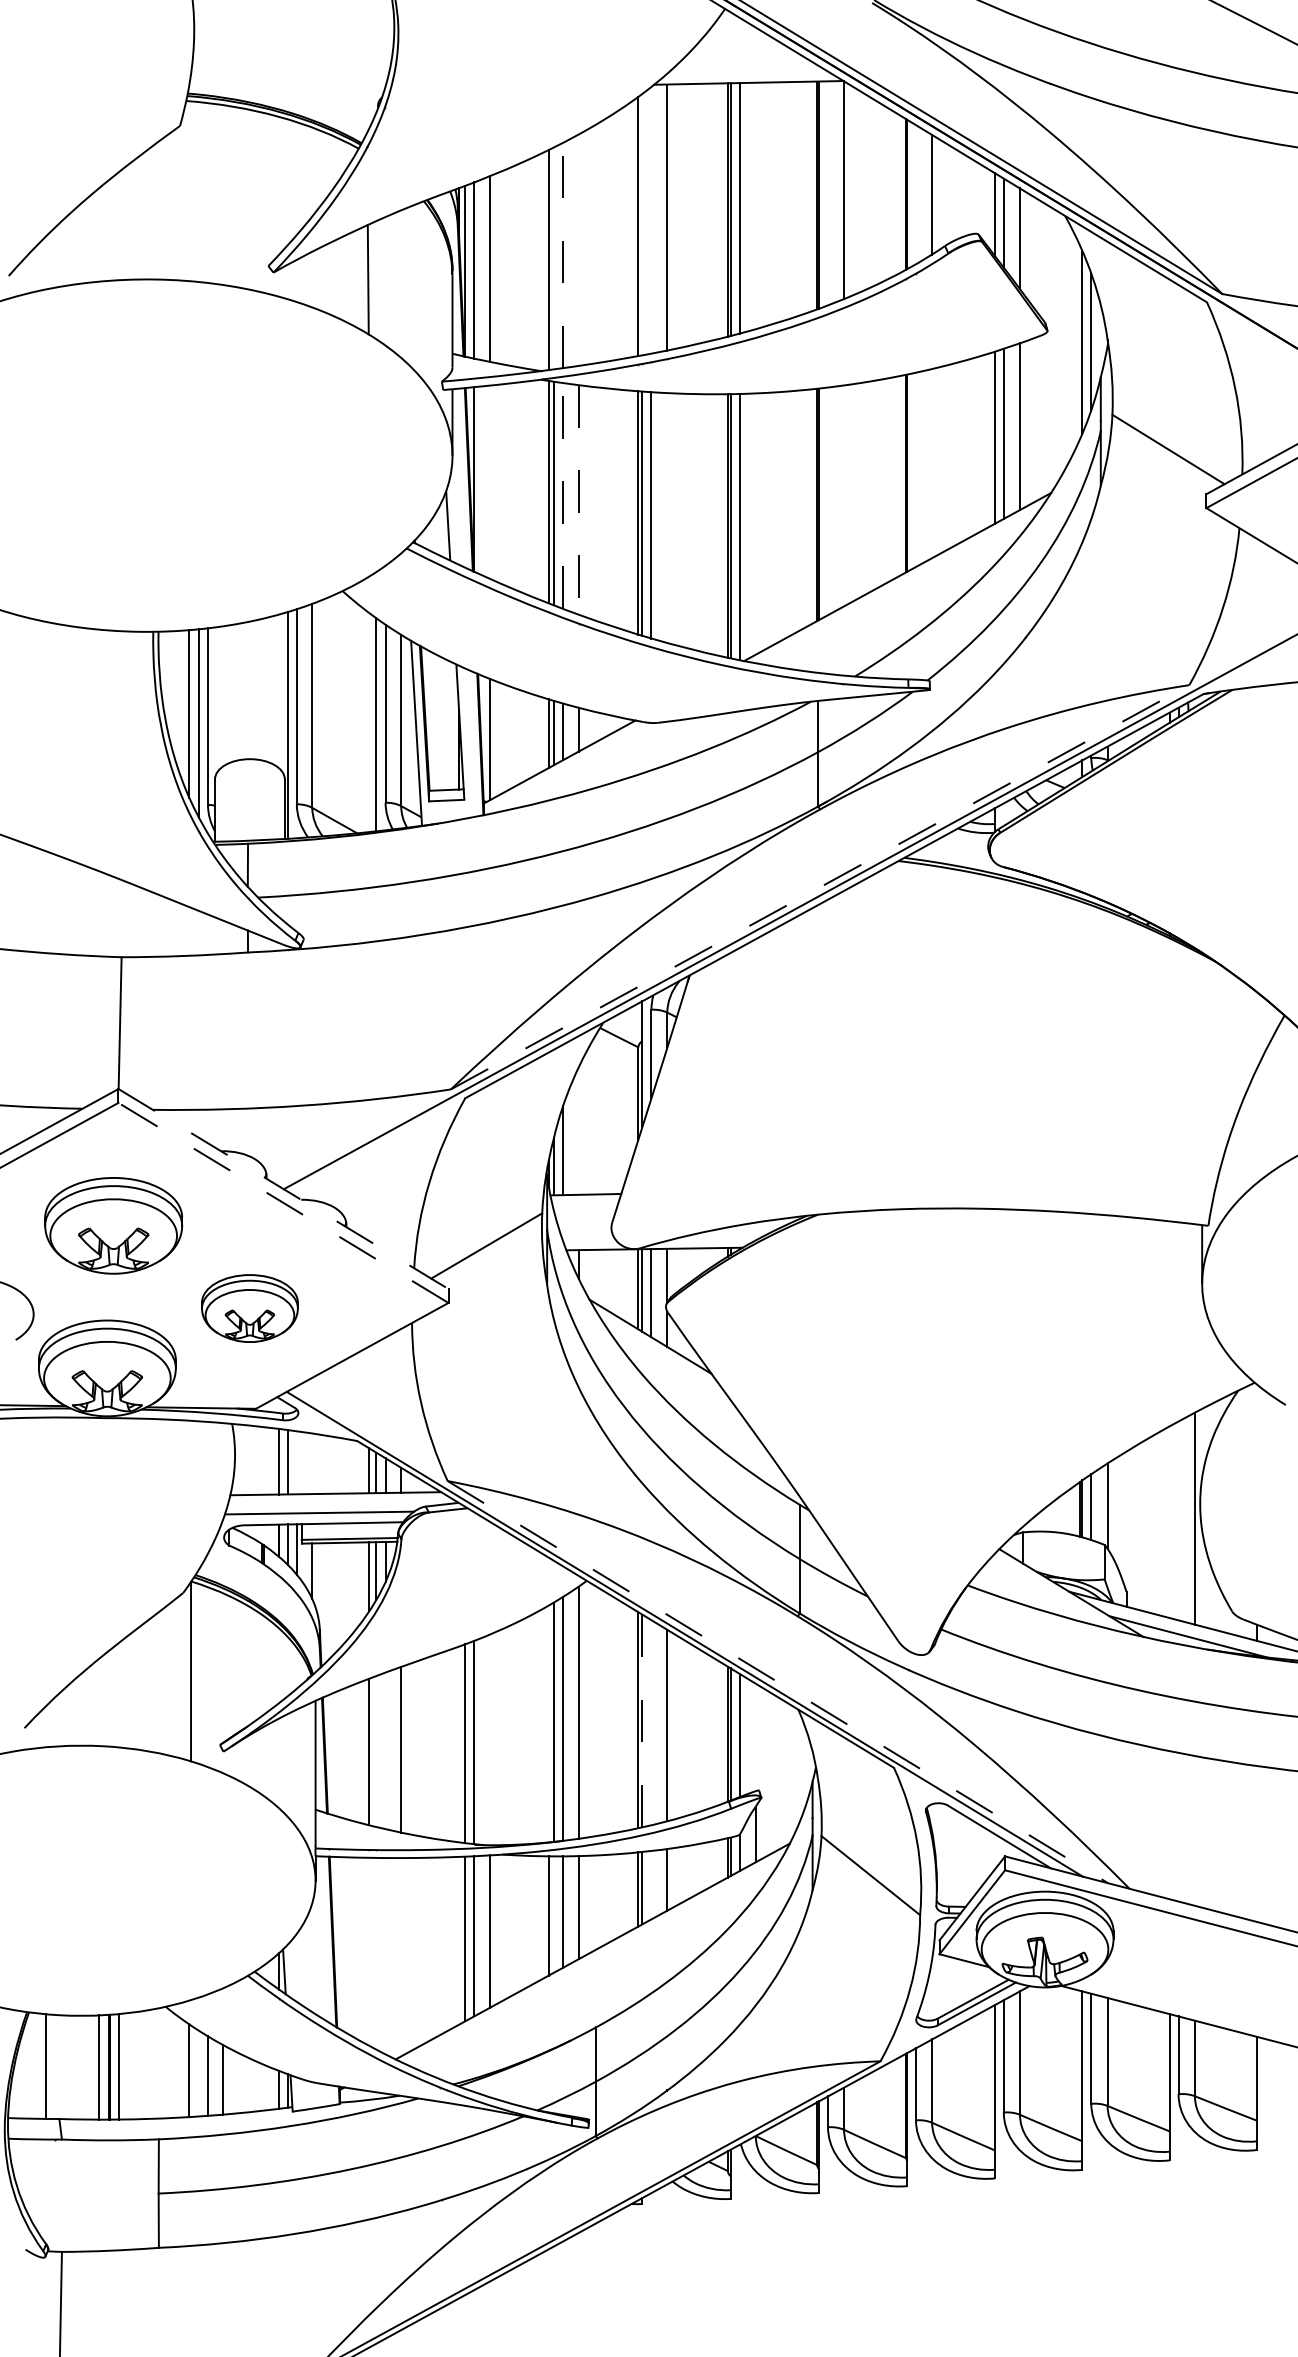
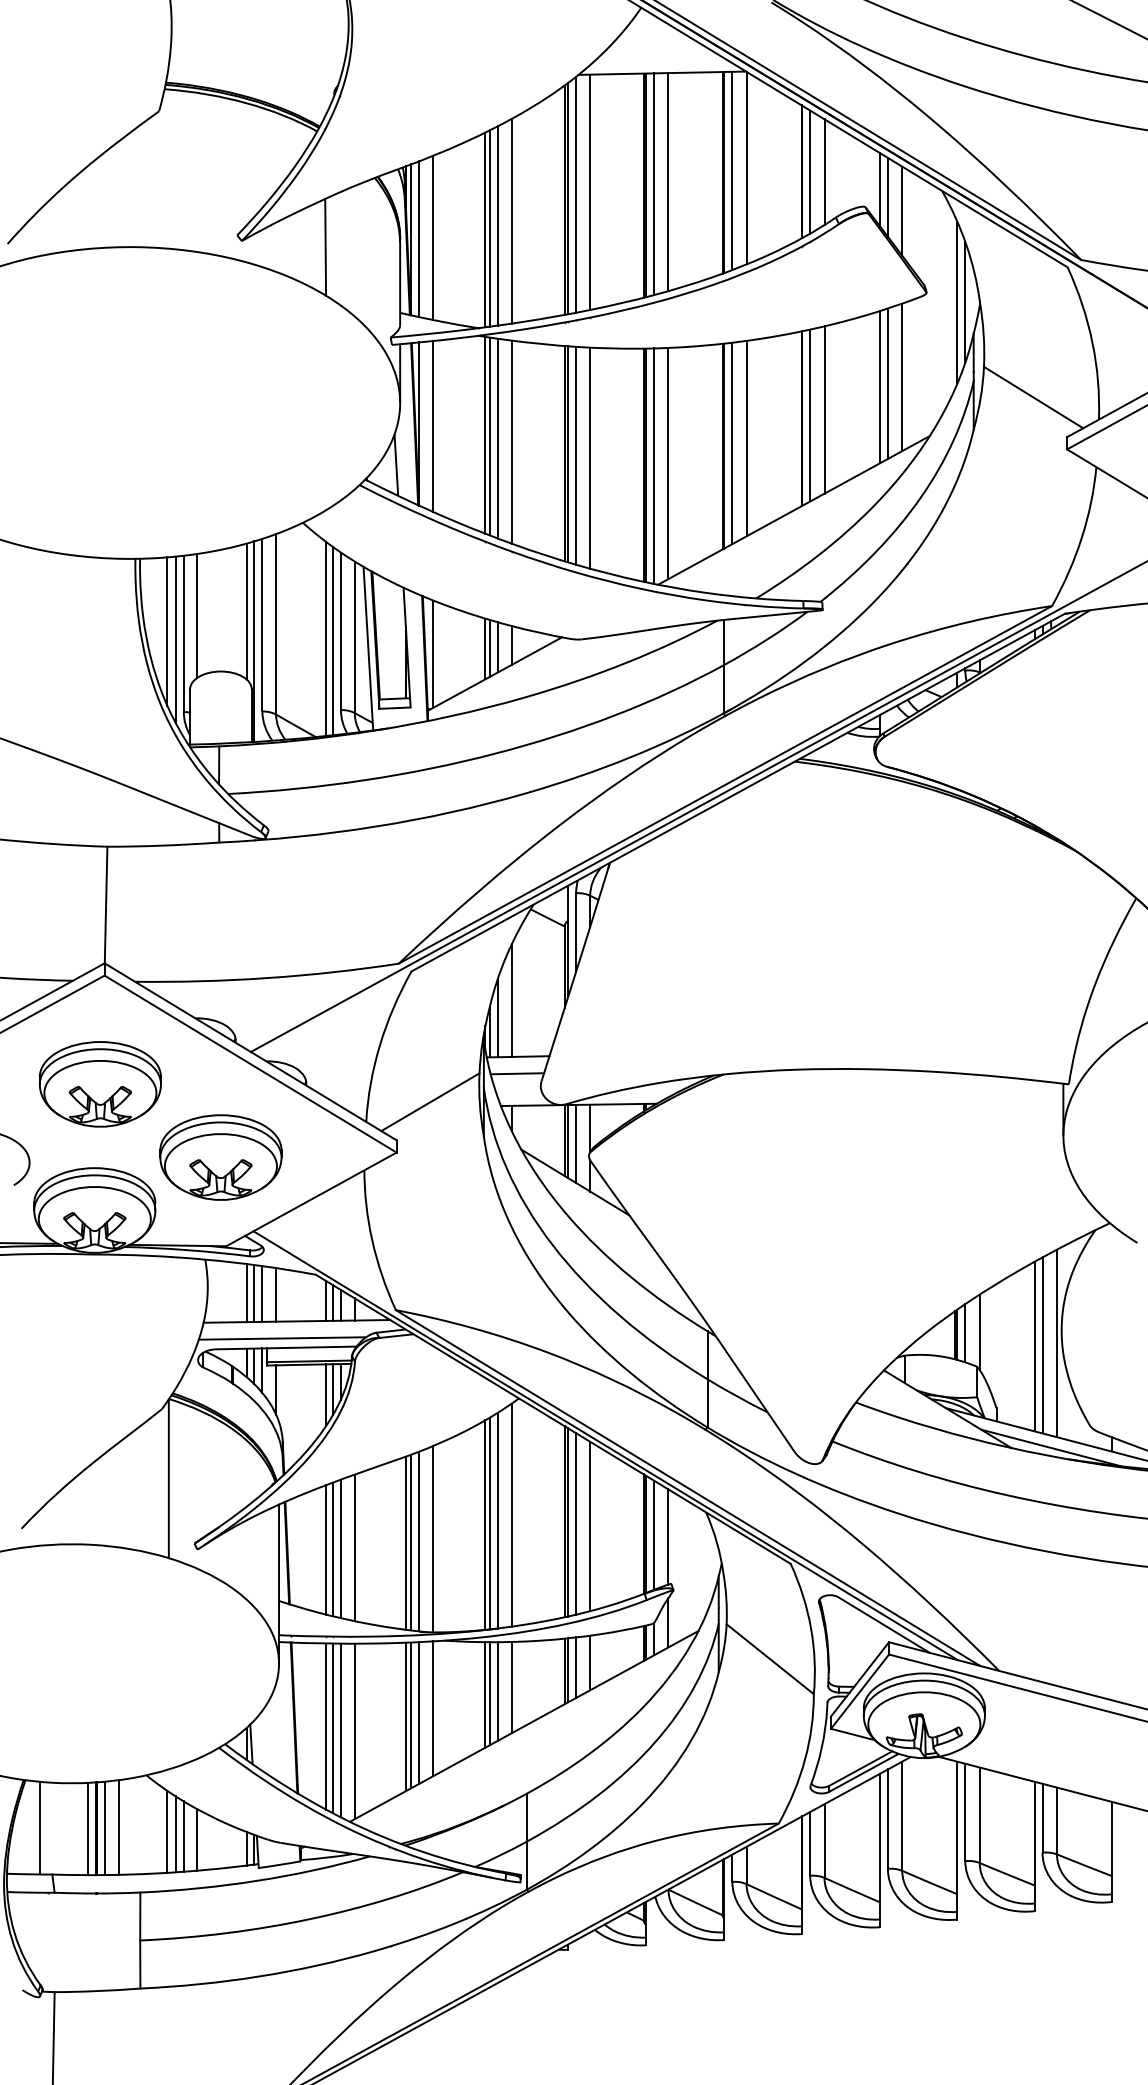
line: (828, 193) -> (732, 171), added
line: (916, 194) -> (810, 171), added
line: (755, 205) -> (668, 181), added
line: (651, 219) -> (576, 194), added
line: (642, 224) -> (568, 198), added
line: (578, 249) -> (511, 220), added
line: (562, 255) -> (497, 225), dashed -> solid
line: (553, 258) -> (489, 228), added
line: (932, 463) -> (824, 409), added
line: (916, 469) -> (810, 415), added
line: (490, 481) -> (433, 425), added
line: (562, 495) -> (497, 438), dashed -> solid
line: (844, 495) -> (746, 438), added
line: (578, 499) -> (511, 441), dashed -> solid
line: (828, 501) -> (732, 443), added
line: (667, 518) -> (590, 458), added
line: (755, 523) -> (668, 463), added
line: (279, 691) -> (247, 611), added
line: (223, 696) -> (197, 616), added
line: (369, 722) -> (326, 639), added
line: (820, 887) -> (725, 785), dashed -> solid
line: (578, 1130) -> (511, 1000), added
line: (283, 1189) -> (250, 1052), dashed -> solid
line: (283, 1202) -> (250, 1063), dashed -> solid
line: (584, 1213) -> (516, 1073), added
part: (249, 1308) -> (220, 1157), size x1.43
line: (296, 1462) -> (262, 1293), added
line: (312, 1463) -> (276, 1294), added
line: (1178, 1520) -> (1042, 1345), added
line: (1169, 1522) -> (1034, 1346), added
line: (777, 1682) -> (687, 1488), dashed -> solid
line: (642, 1721) -> (568, 1522), dashed -> solid
line: (651, 1722) -> (576, 1523), added
line: (548, 1723) -> (485, 1524), added
line: (755, 1737) -> (668, 1537), added
line: (490, 1739) -> (433, 1538), added
line: (459, 1744) -> (406, 1543), added
line: (385, 1750) -> (340, 1548), added
line: (376, 1751) -> (332, 1549), added
line: (651, 1885) -> (576, 1667), added
line: (553, 1914) -> (489, 1693), added
line: (459, 1940) -> (406, 1716), added
line: (369, 1951) -> (326, 1726), added
line: (376, 1953) -> (332, 1728), added
line: (385, 1956) -> (340, 1730), added
line: (401, 1957) -> (355, 1731), added
line: (134, 2065) -> (118, 1827), added
line: (198, 2073) -> (175, 1834), added

